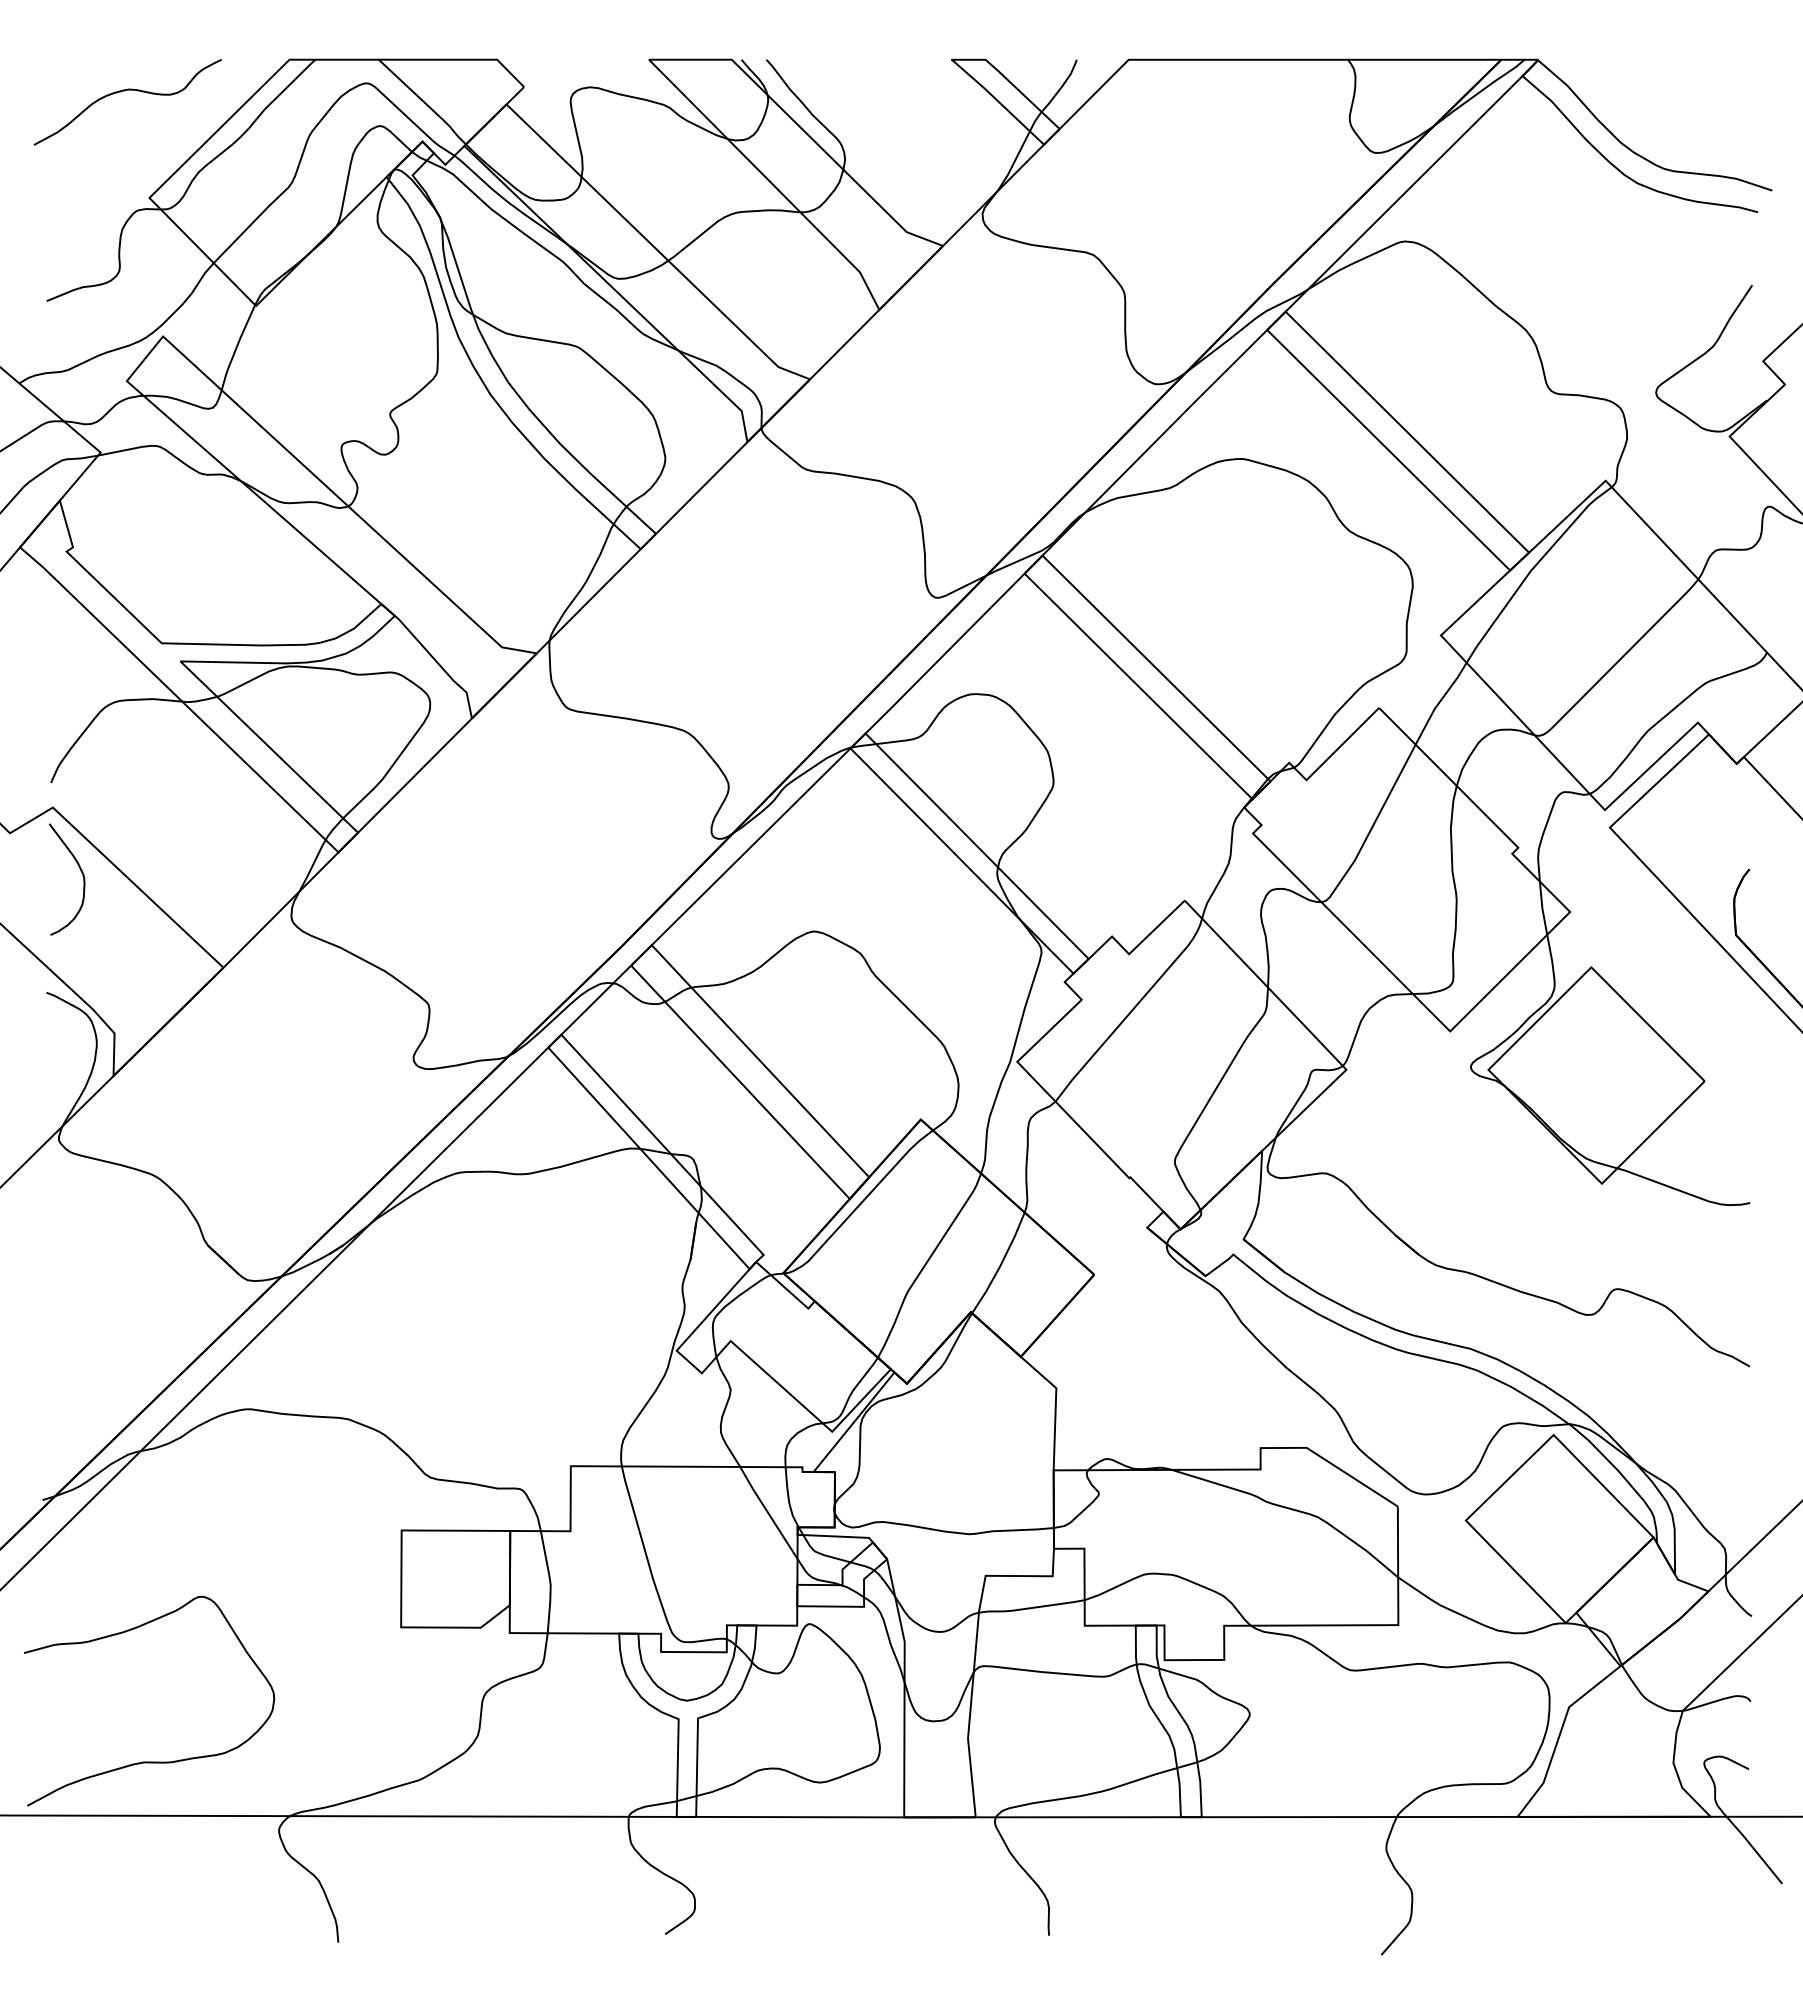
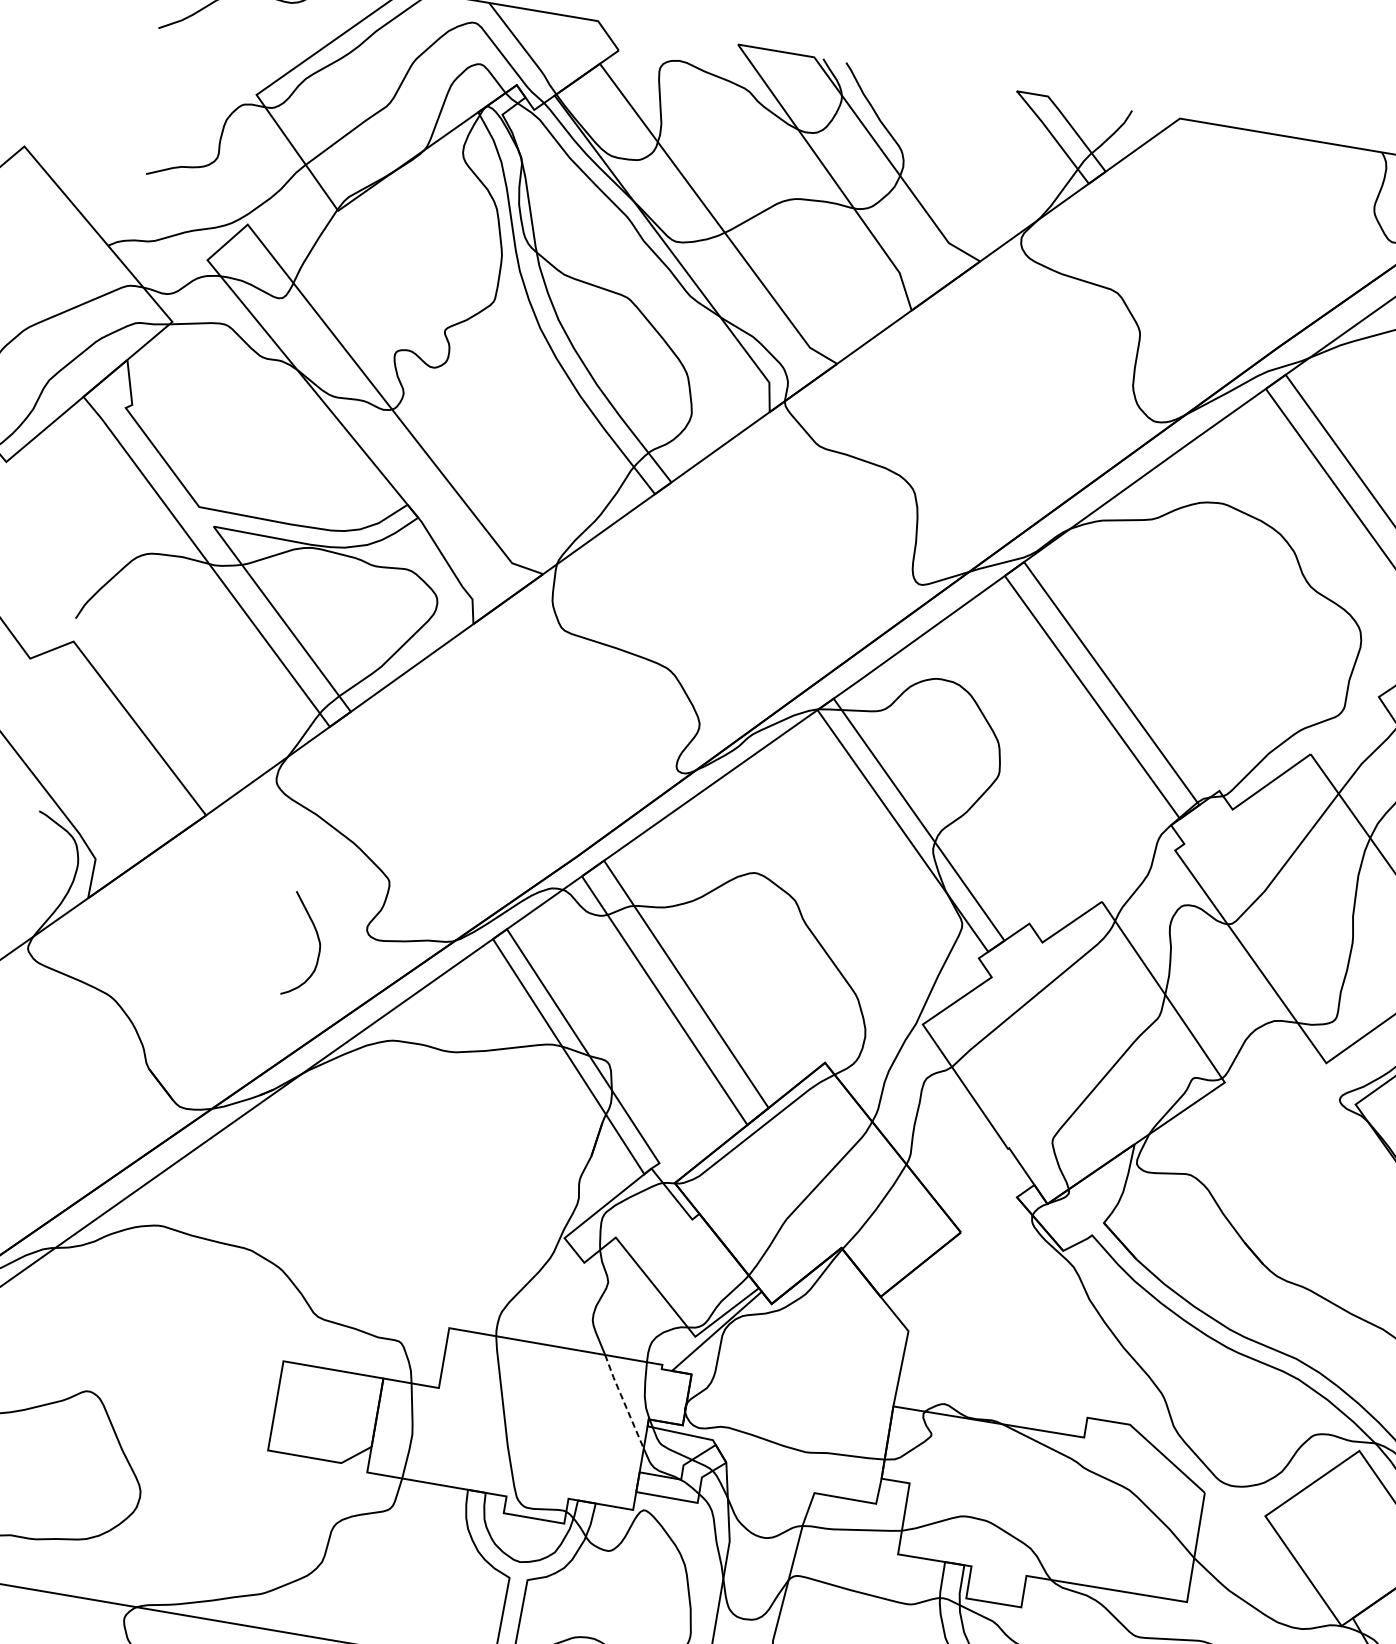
curve: (80, 871) -> (317, 939), moved
line: (768, 1512) -> (624, 1401), solid -> dashed

